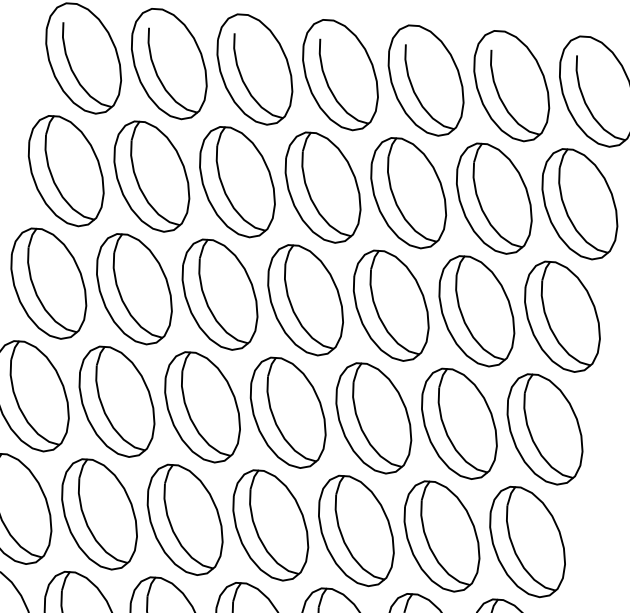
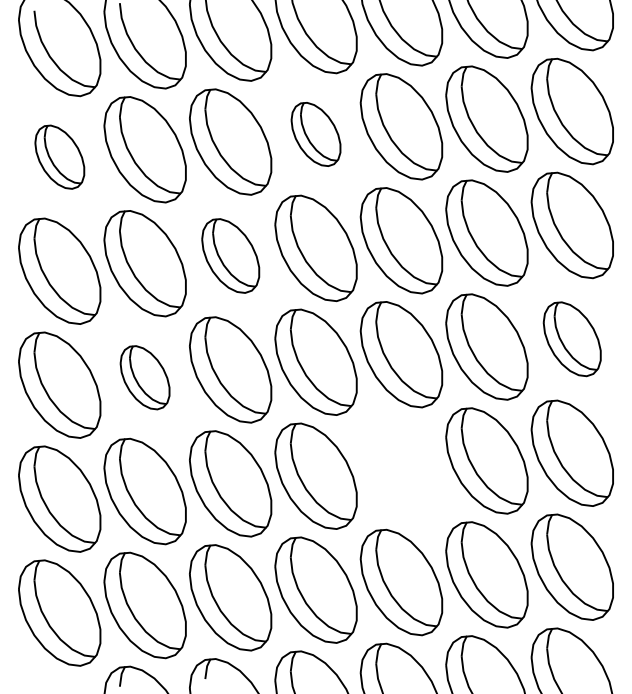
part: (65, 170) -> (59, 156), size x0.6
part: (322, 187) -> (315, 134), size x0.6
part: (219, 294) -> (230, 255), size x0.7
part: (116, 401) -> (144, 377), size x0.6
part: (544, 428) -> (571, 338), size x0.7
part: (356, 530) -> (401, 468), removed

